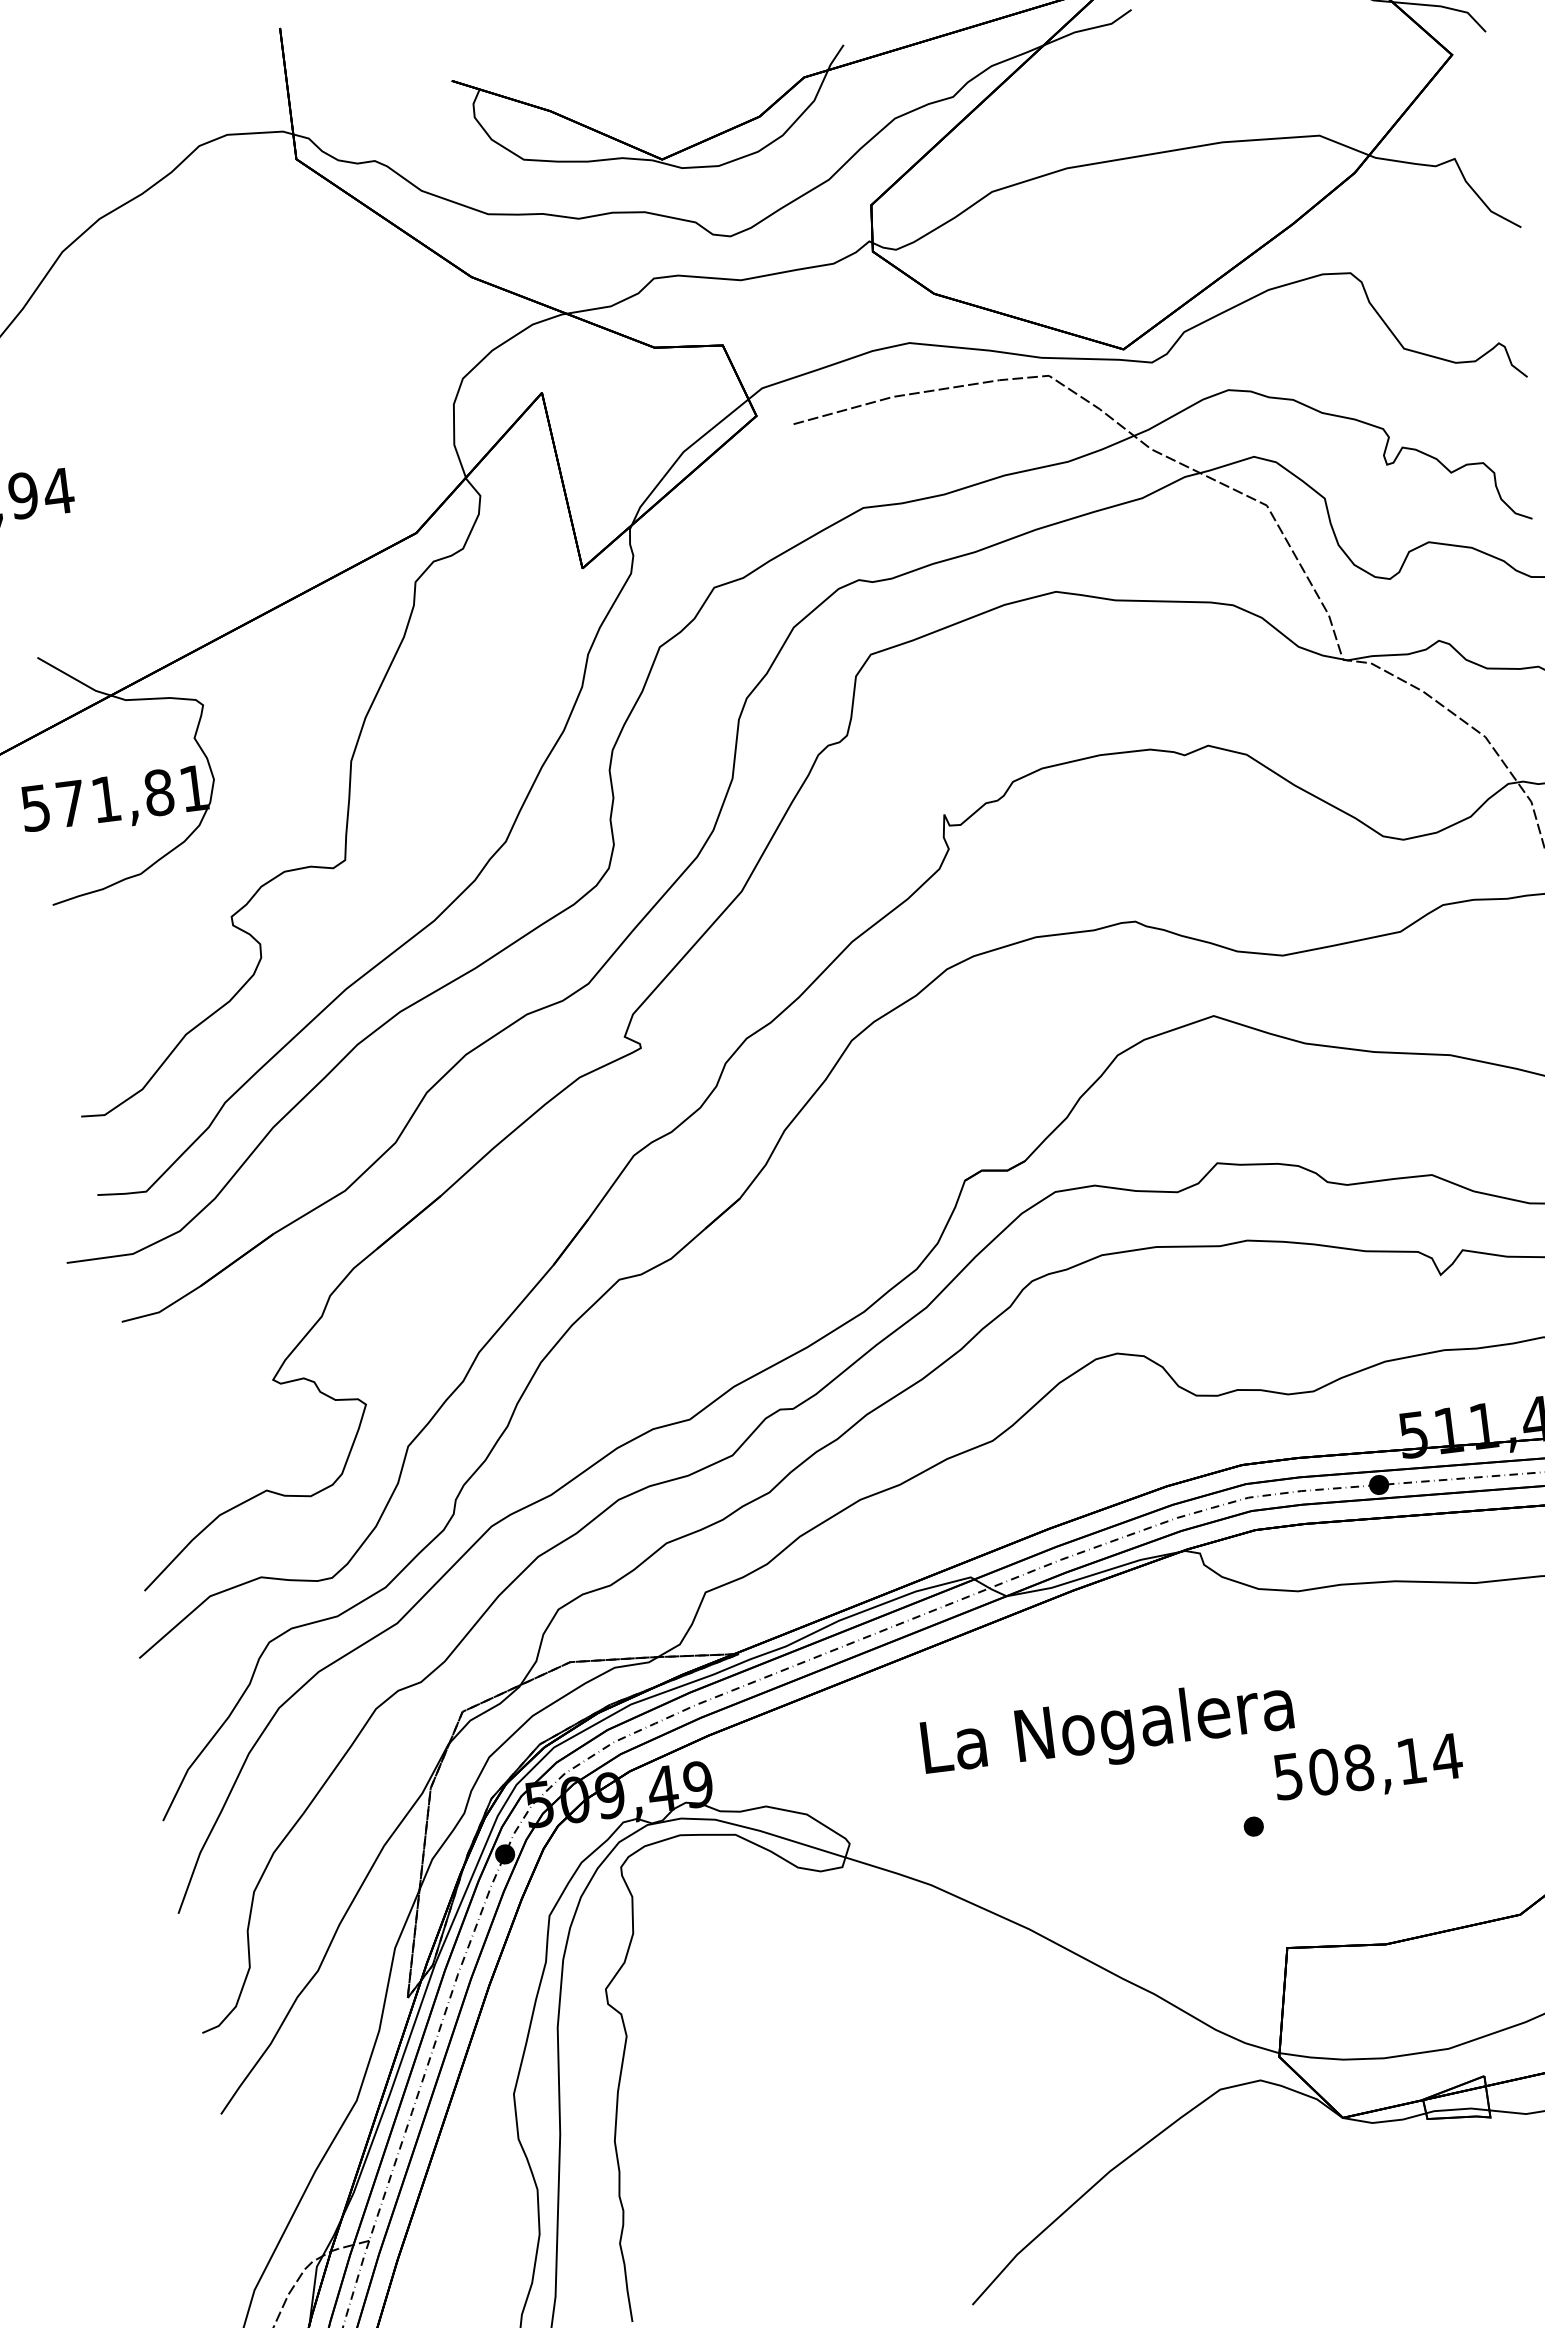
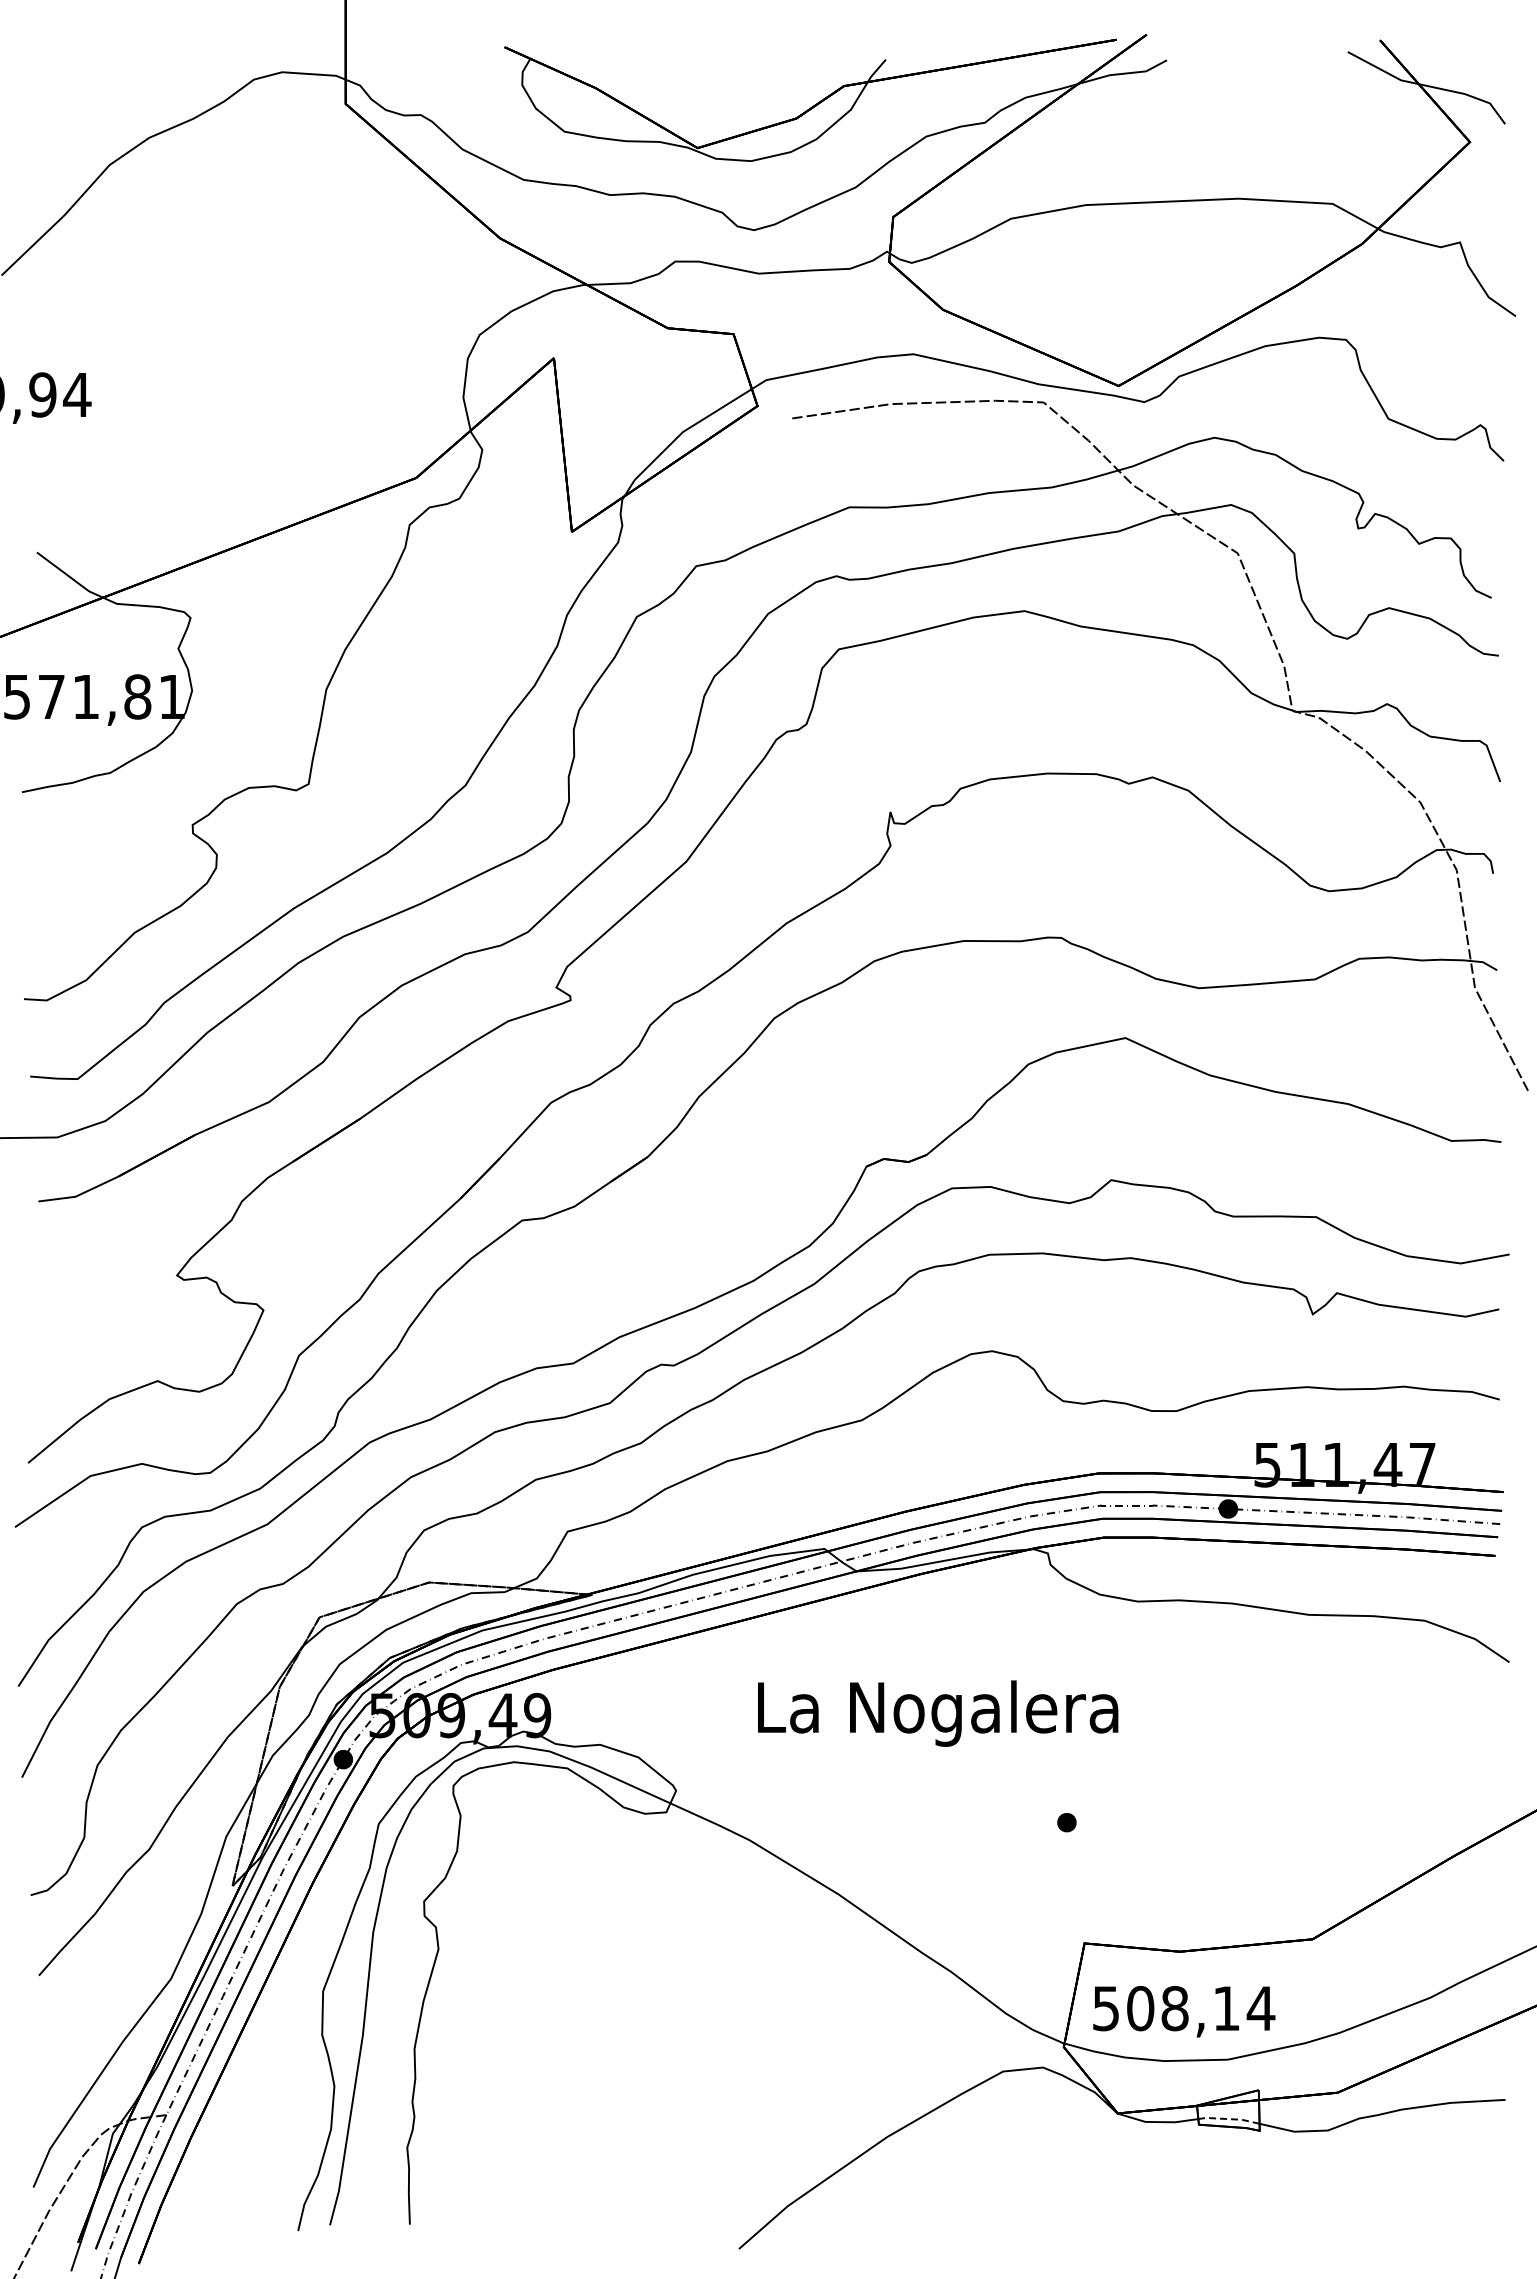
text: (1368, 1769) -> (1184, 2011), moved
line: (1458, 2109) -> (1229, 2119), solid -> dashed

